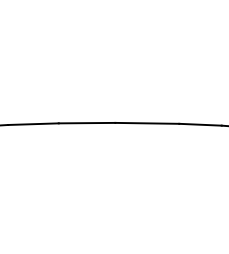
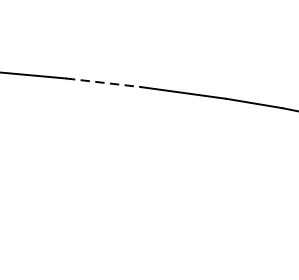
line: (87, 123) -> (104, 83), solid -> dashed

